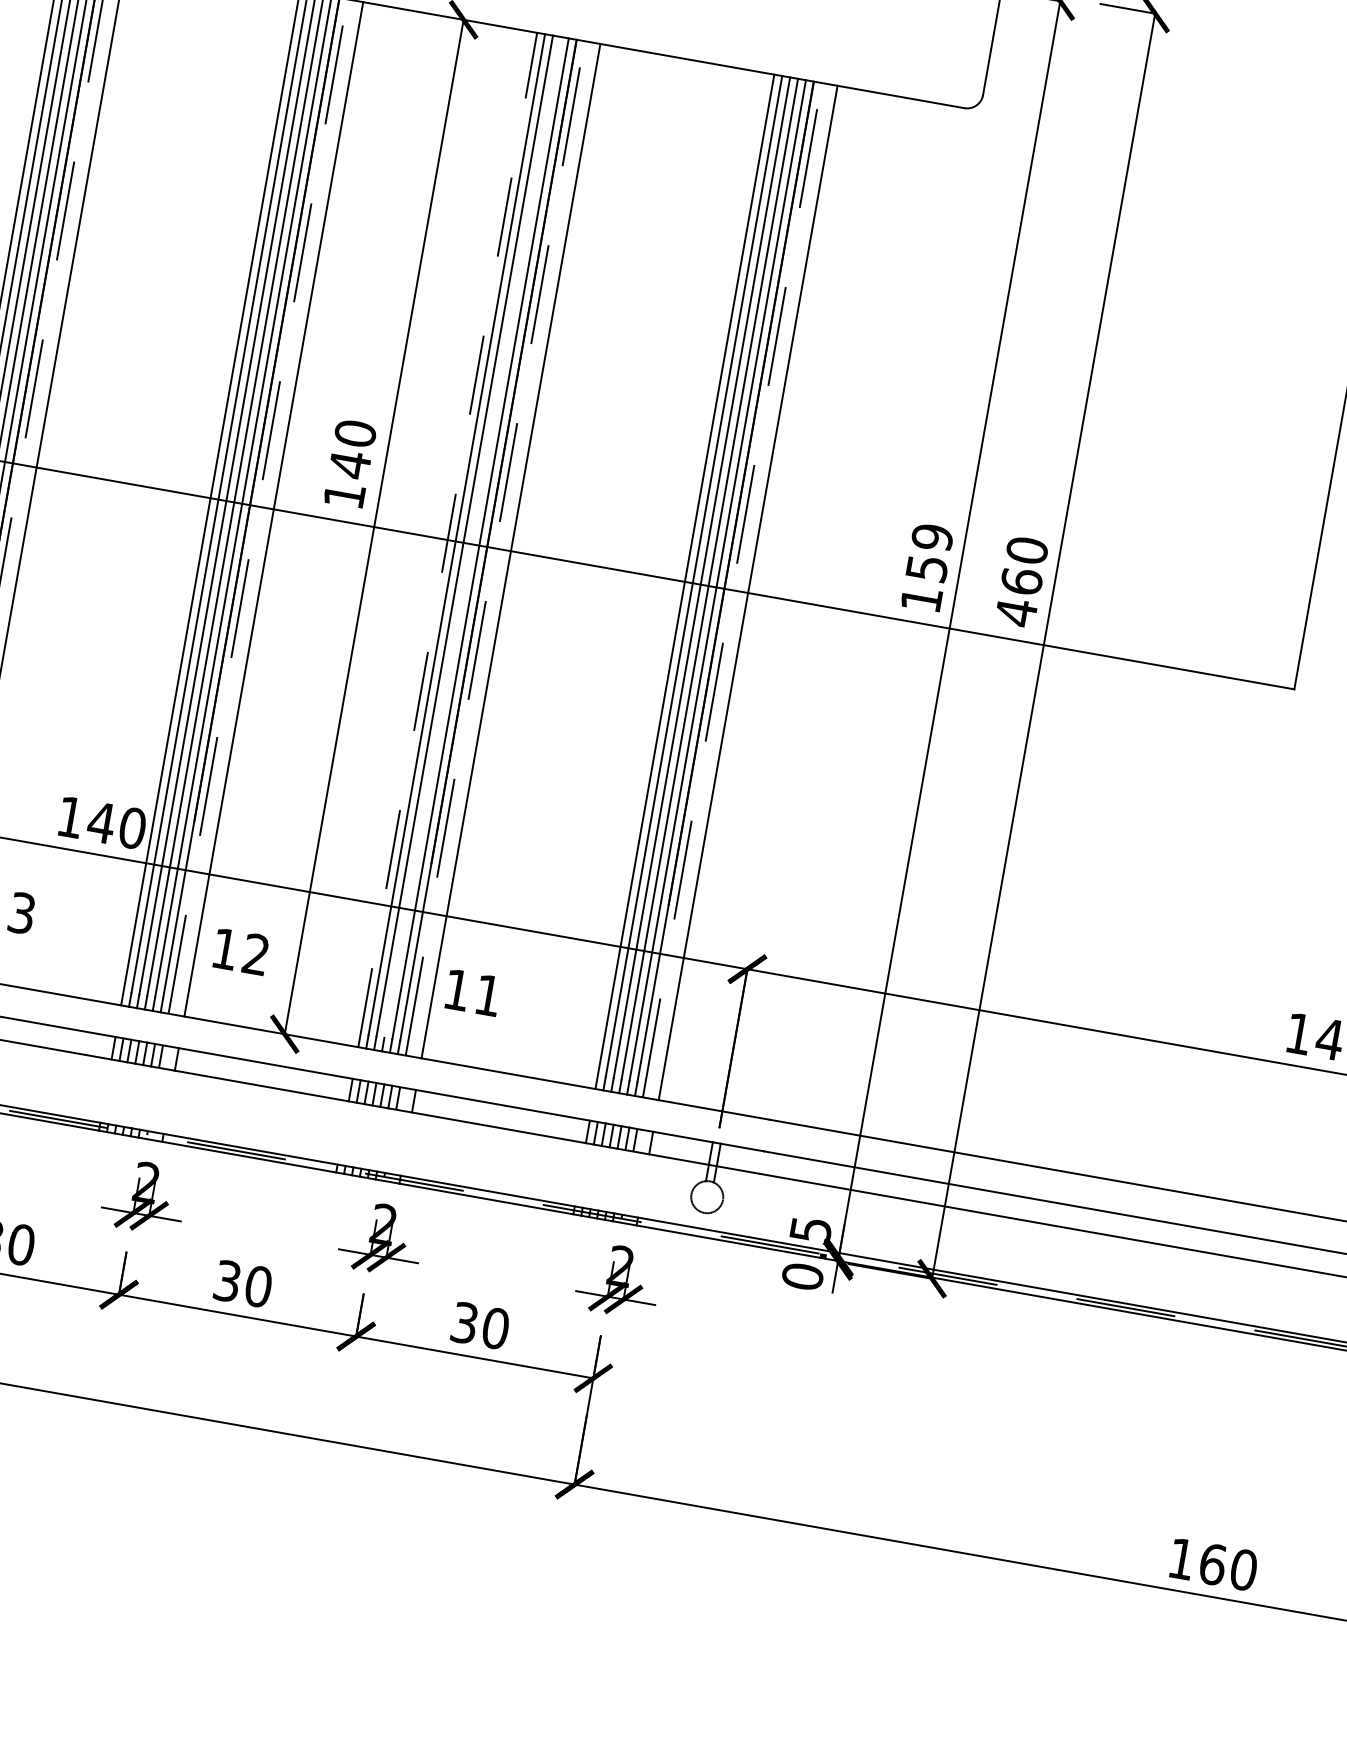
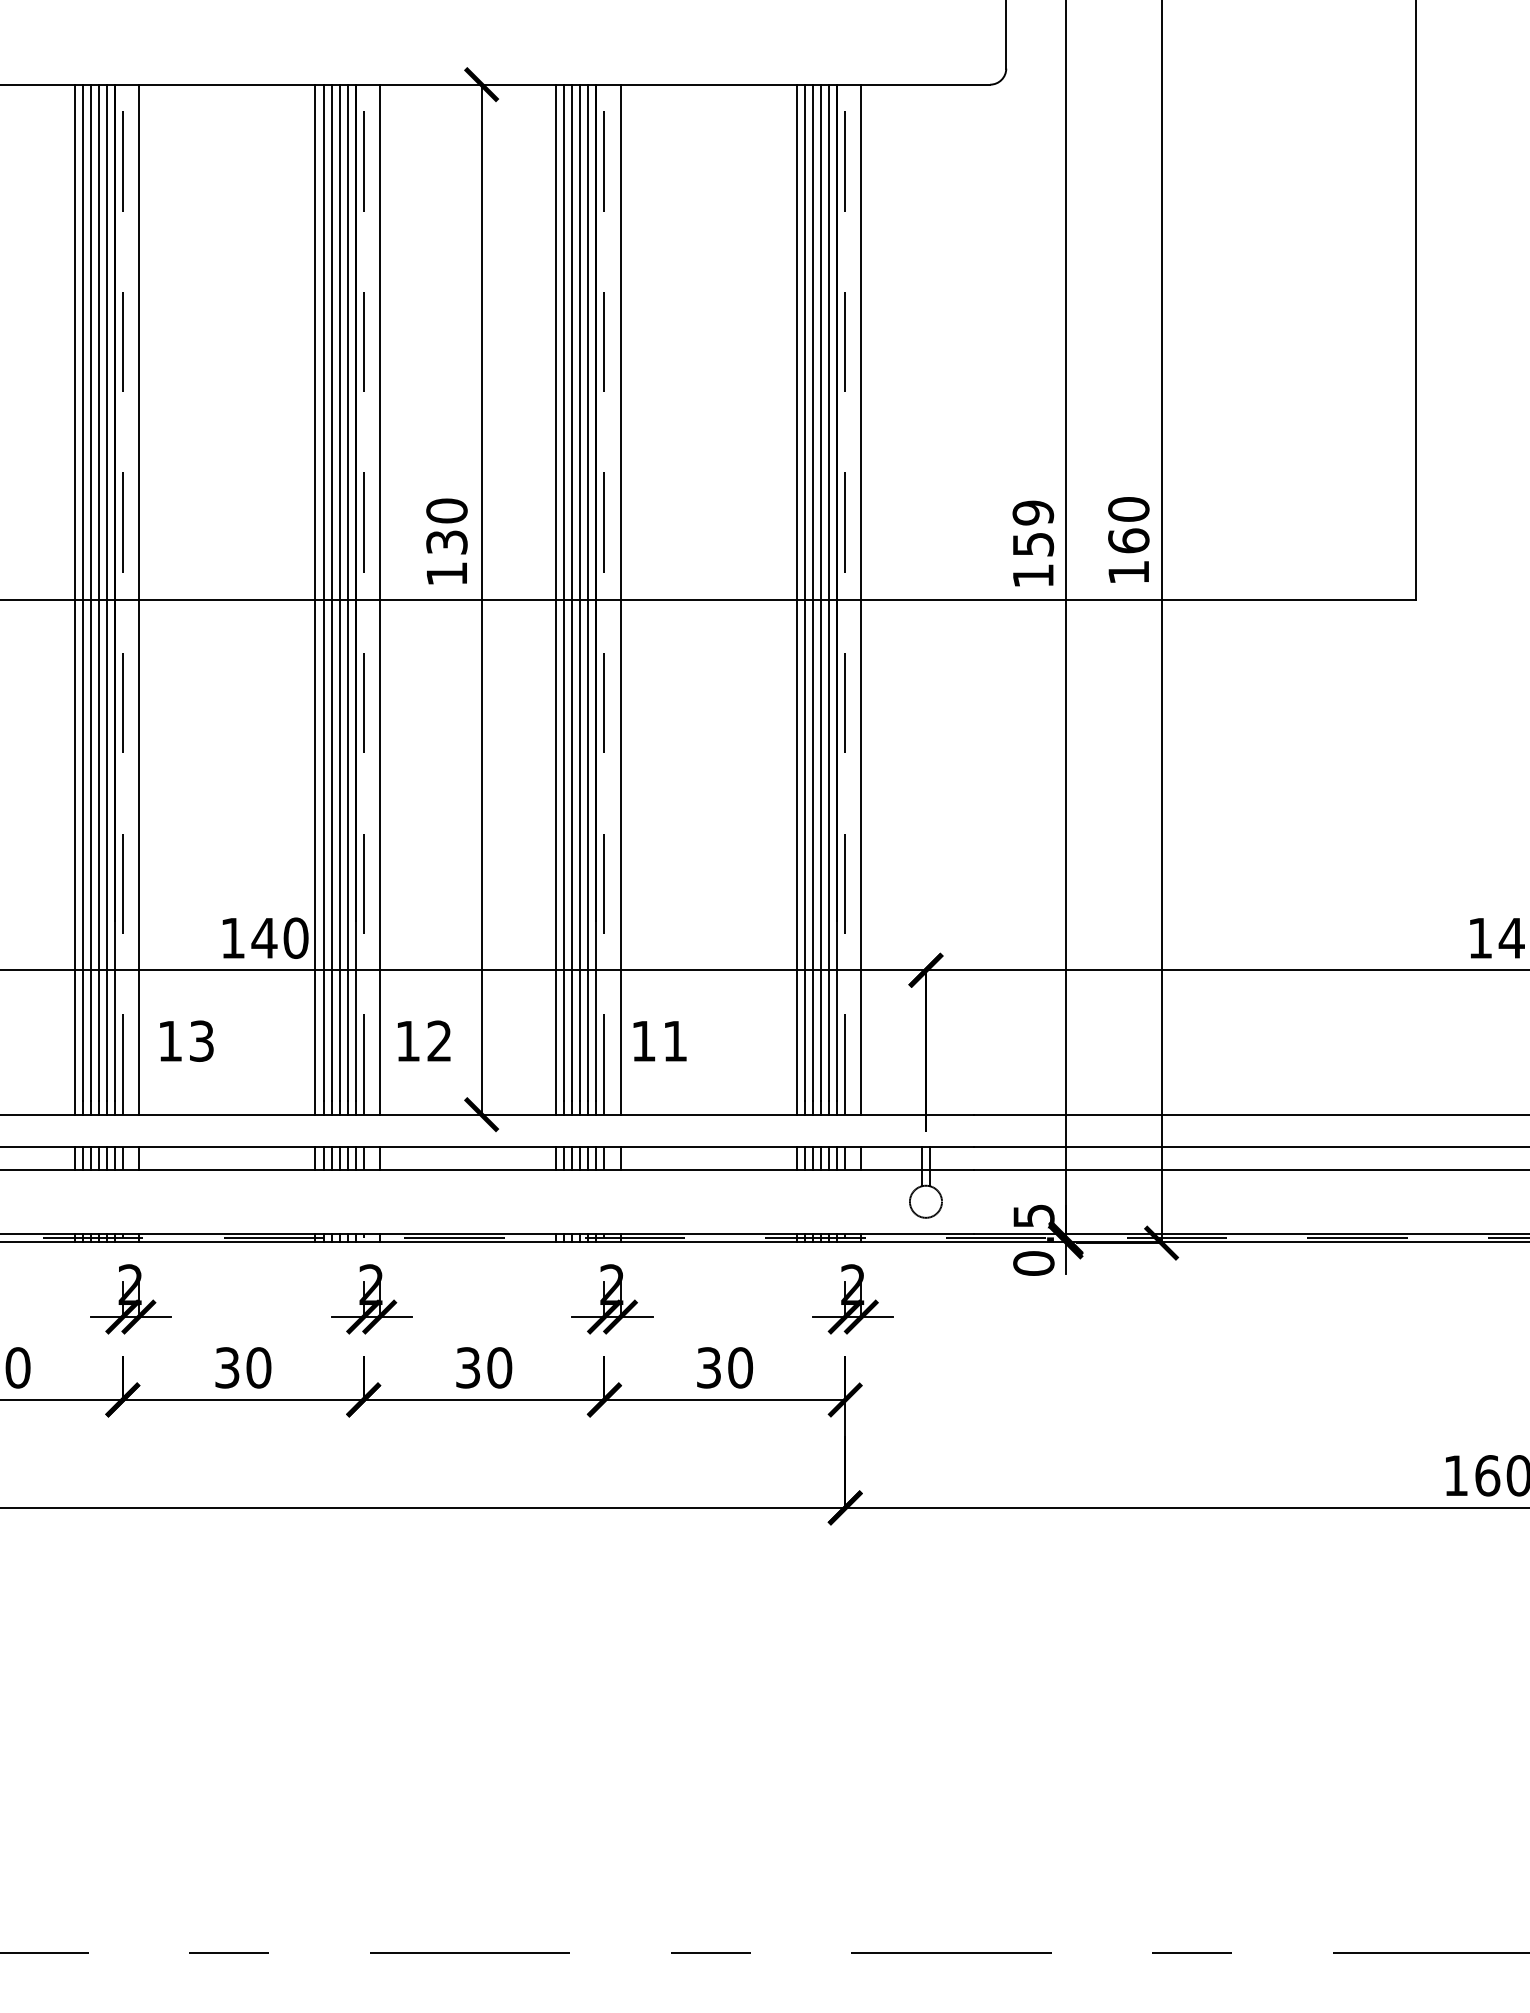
text: (349, 464) -> (446, 542), 140 -> 130
line: (472, 537) -> (580, 592), added
line: (447, 539) -> (556, 599), dashed -> solid
text: (1015, 612) -> (1128, 572), 460 -> 160

